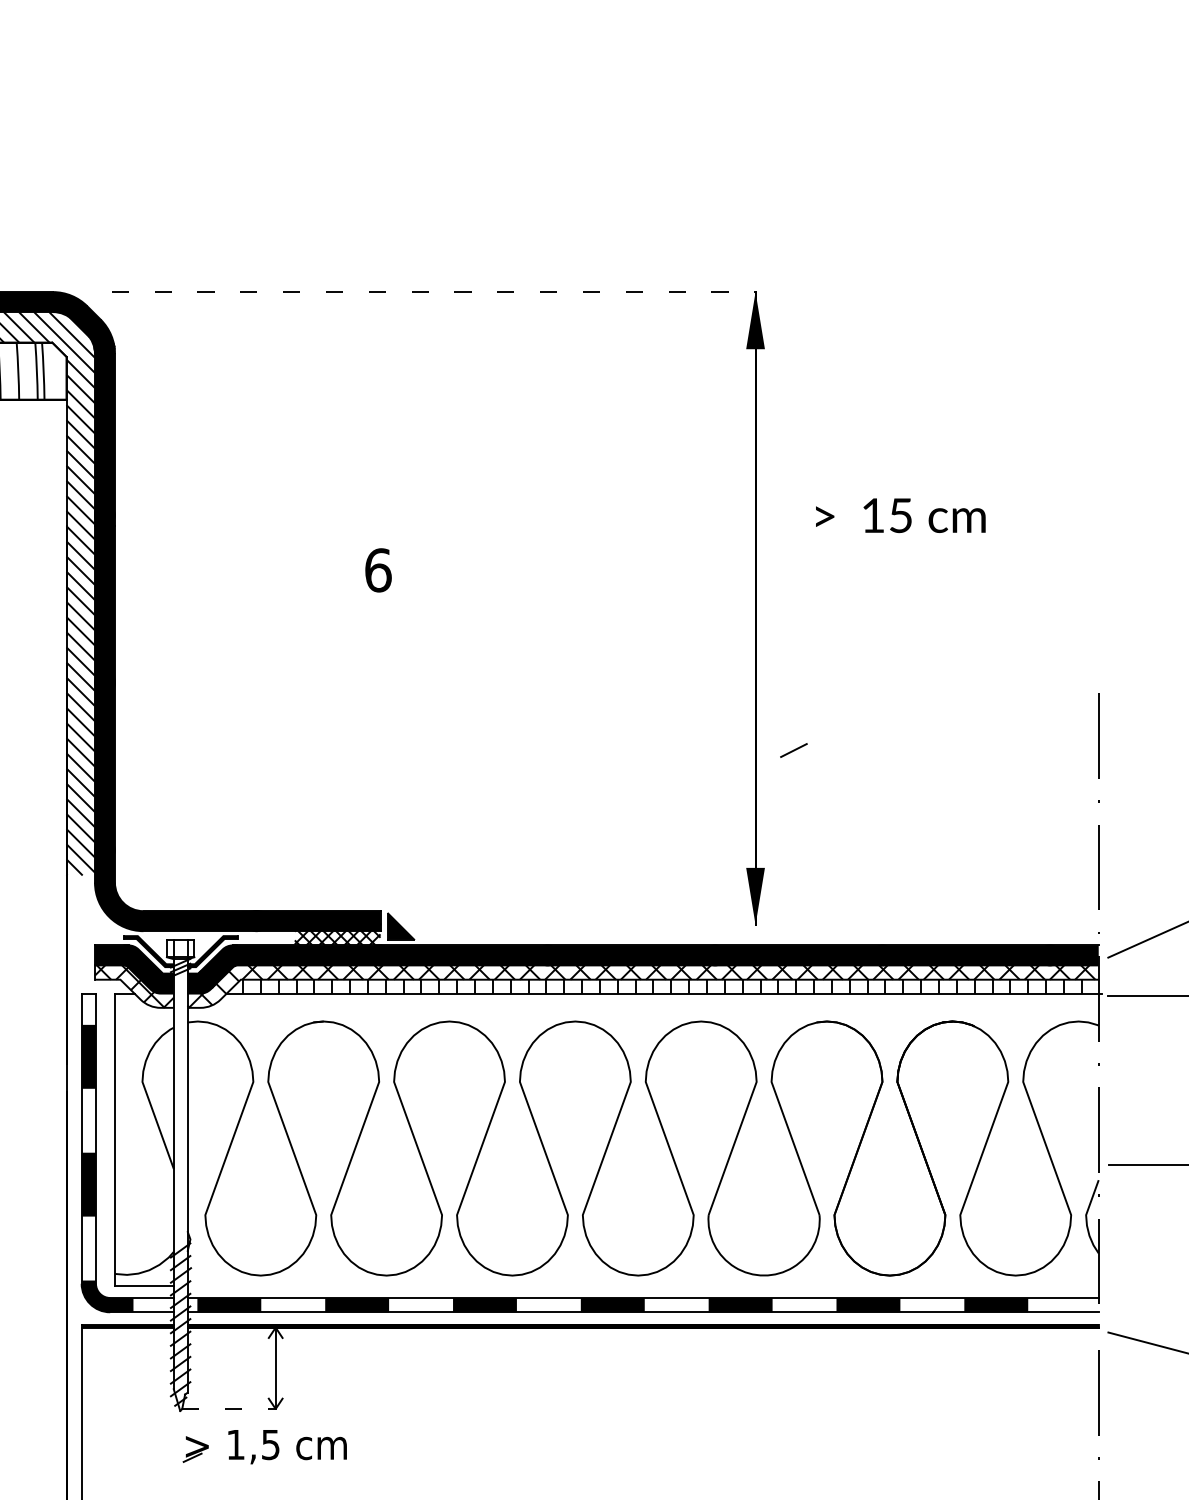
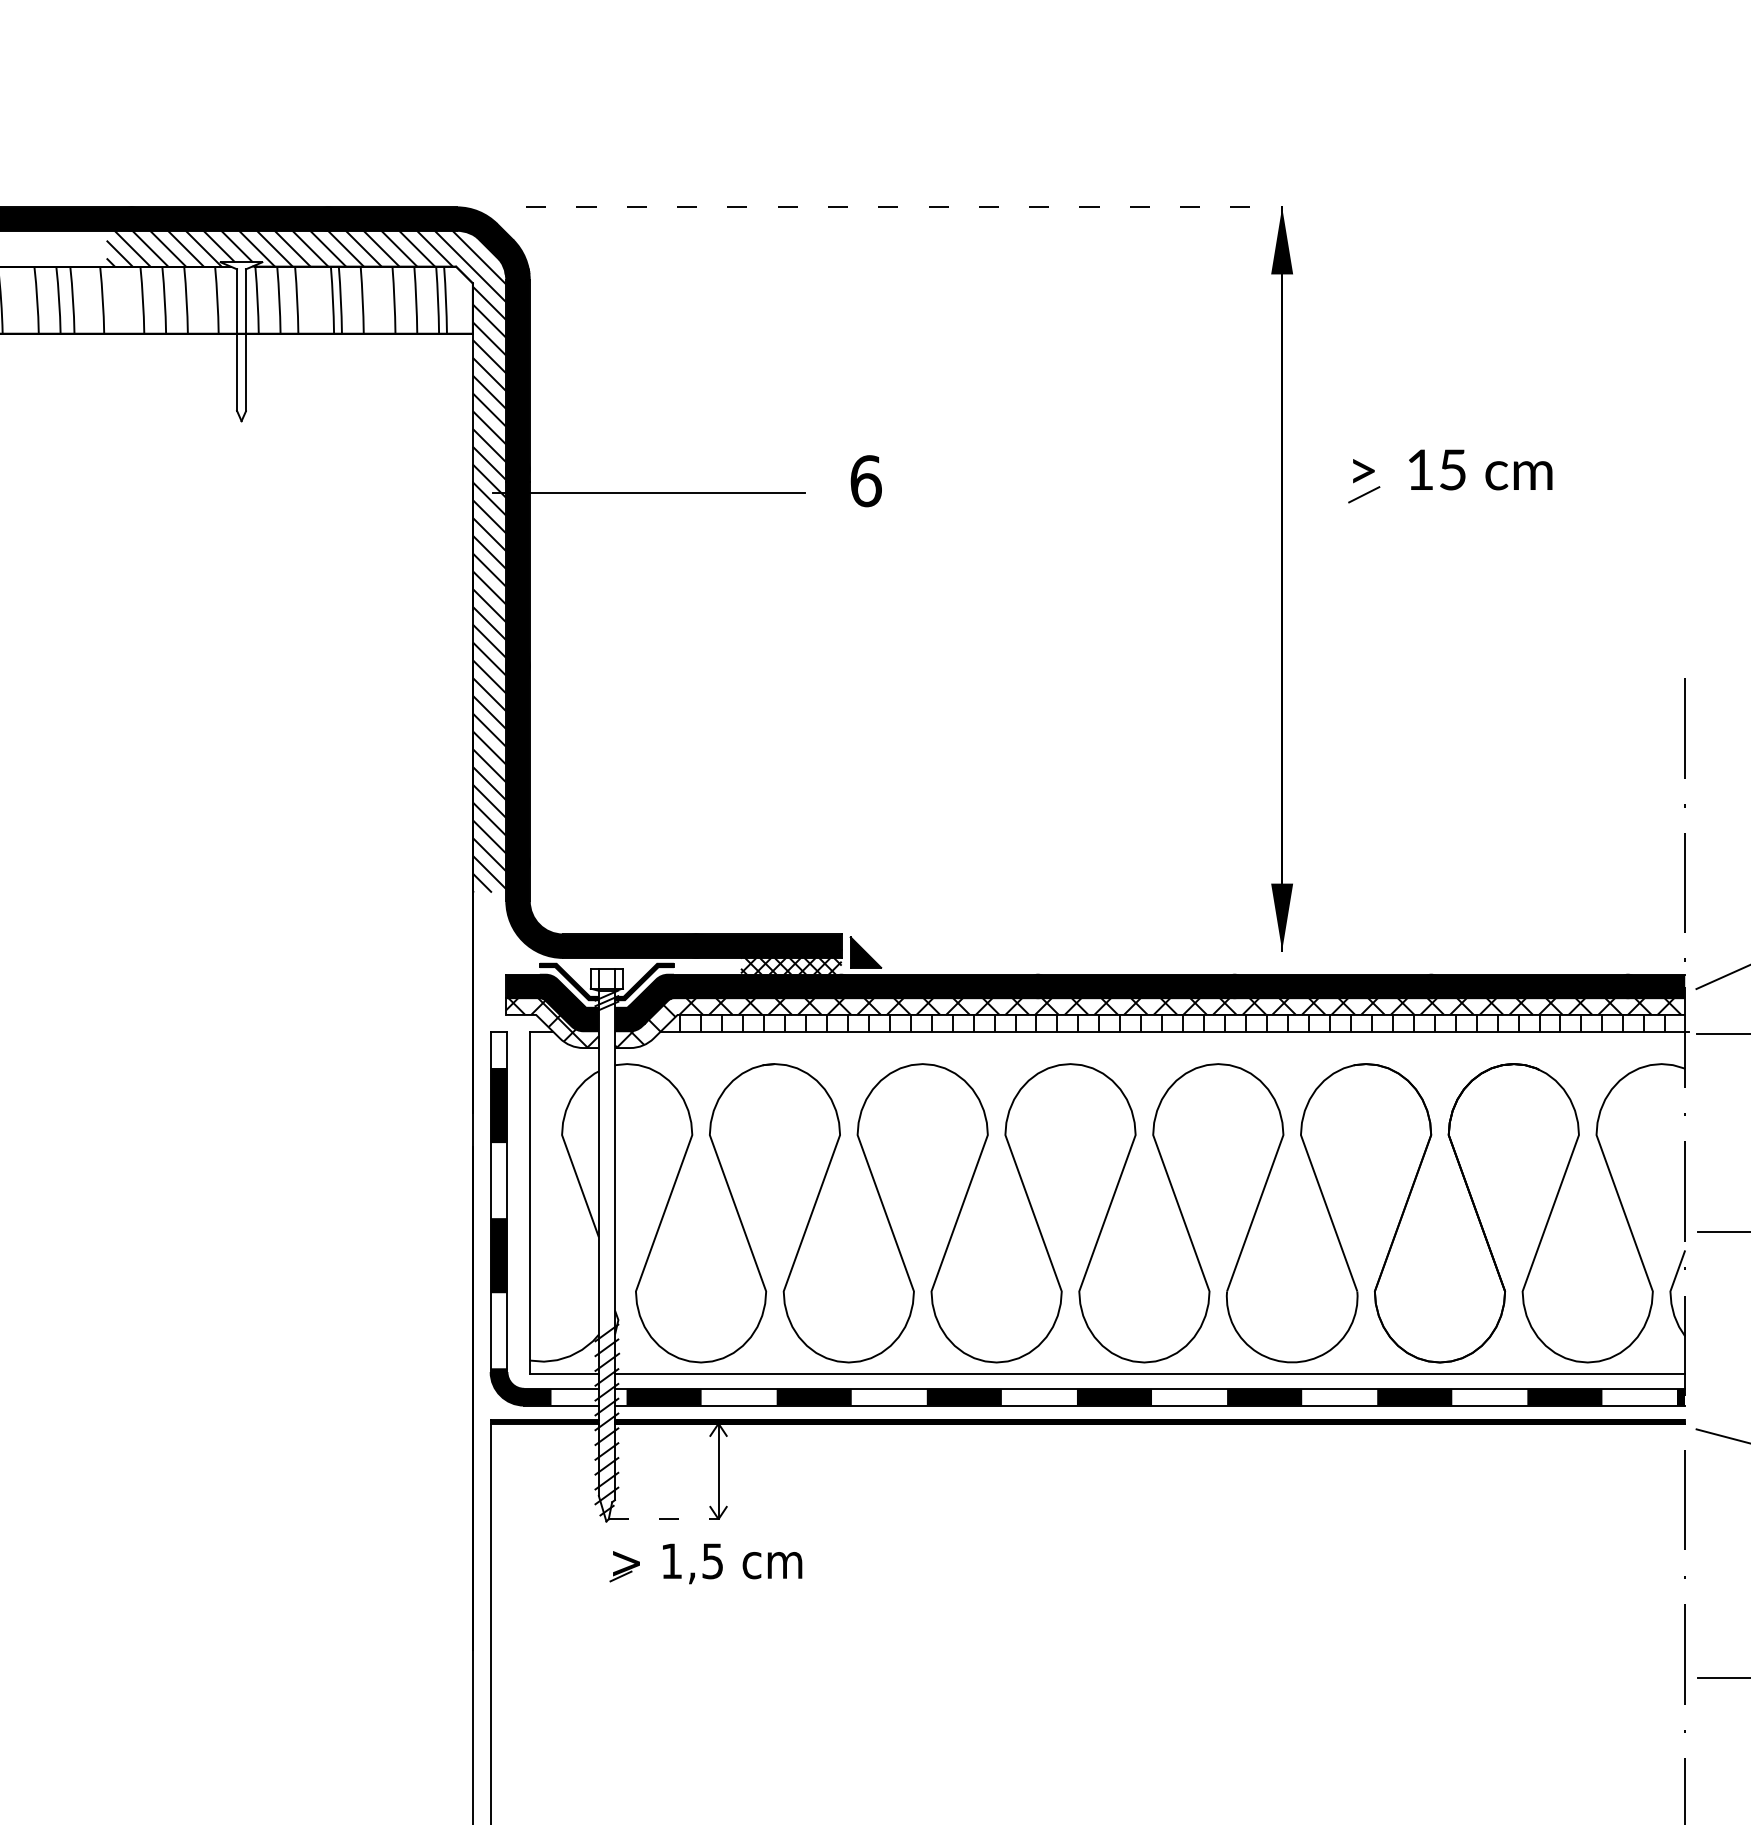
line: (216, 535) -> (649, 493), added
text: (377, 570) -> (865, 481), moved
line: (794, 750) -> (1364, 494), moved
line: (642, 1285) -> (1149, 1374), added
fill: (1095, 1304) -> (1681, 1396), added

